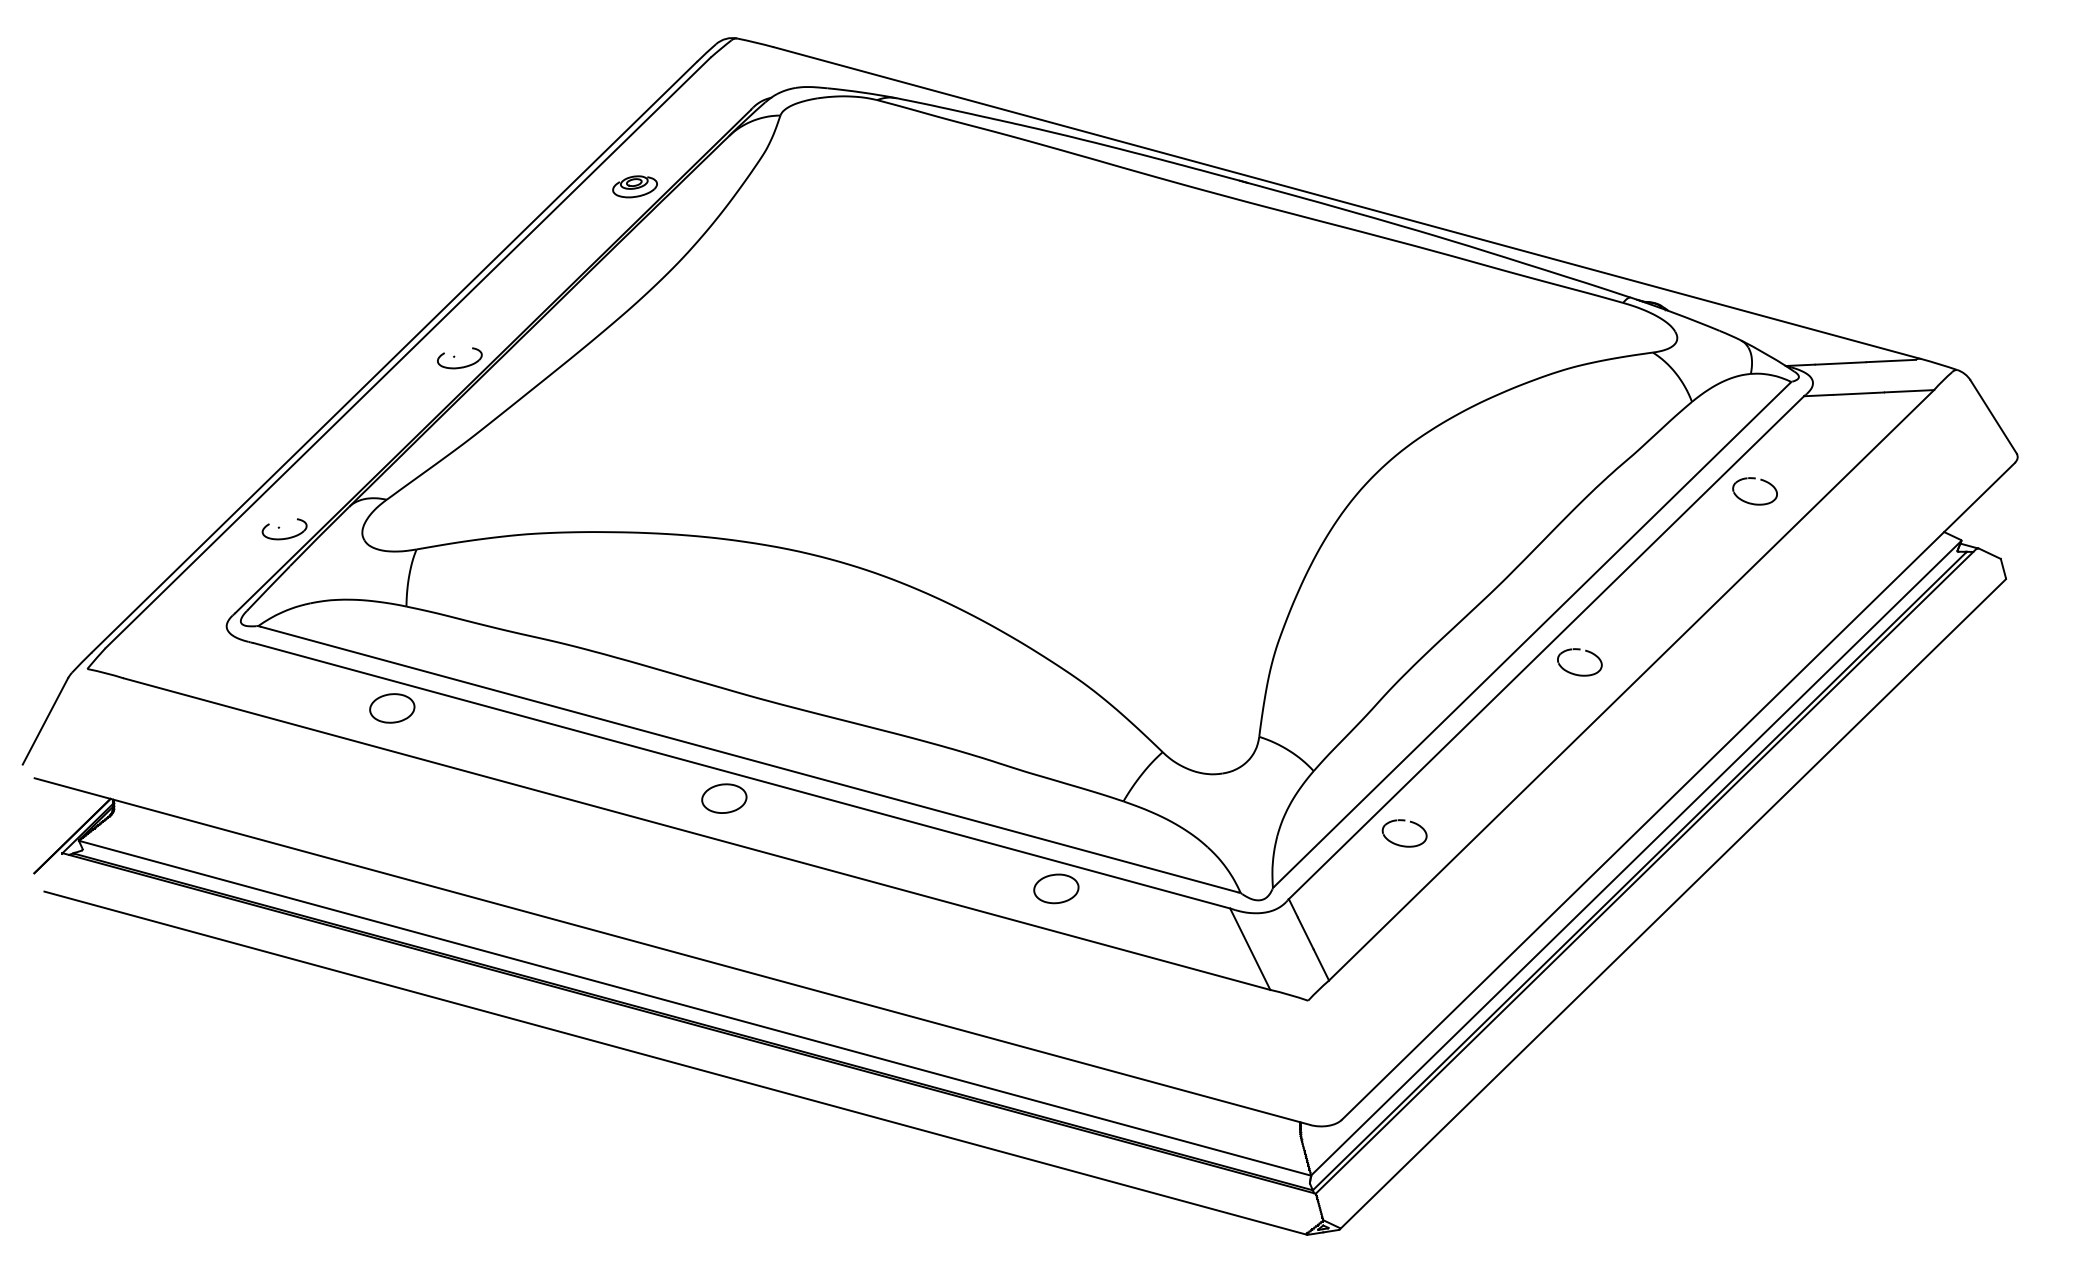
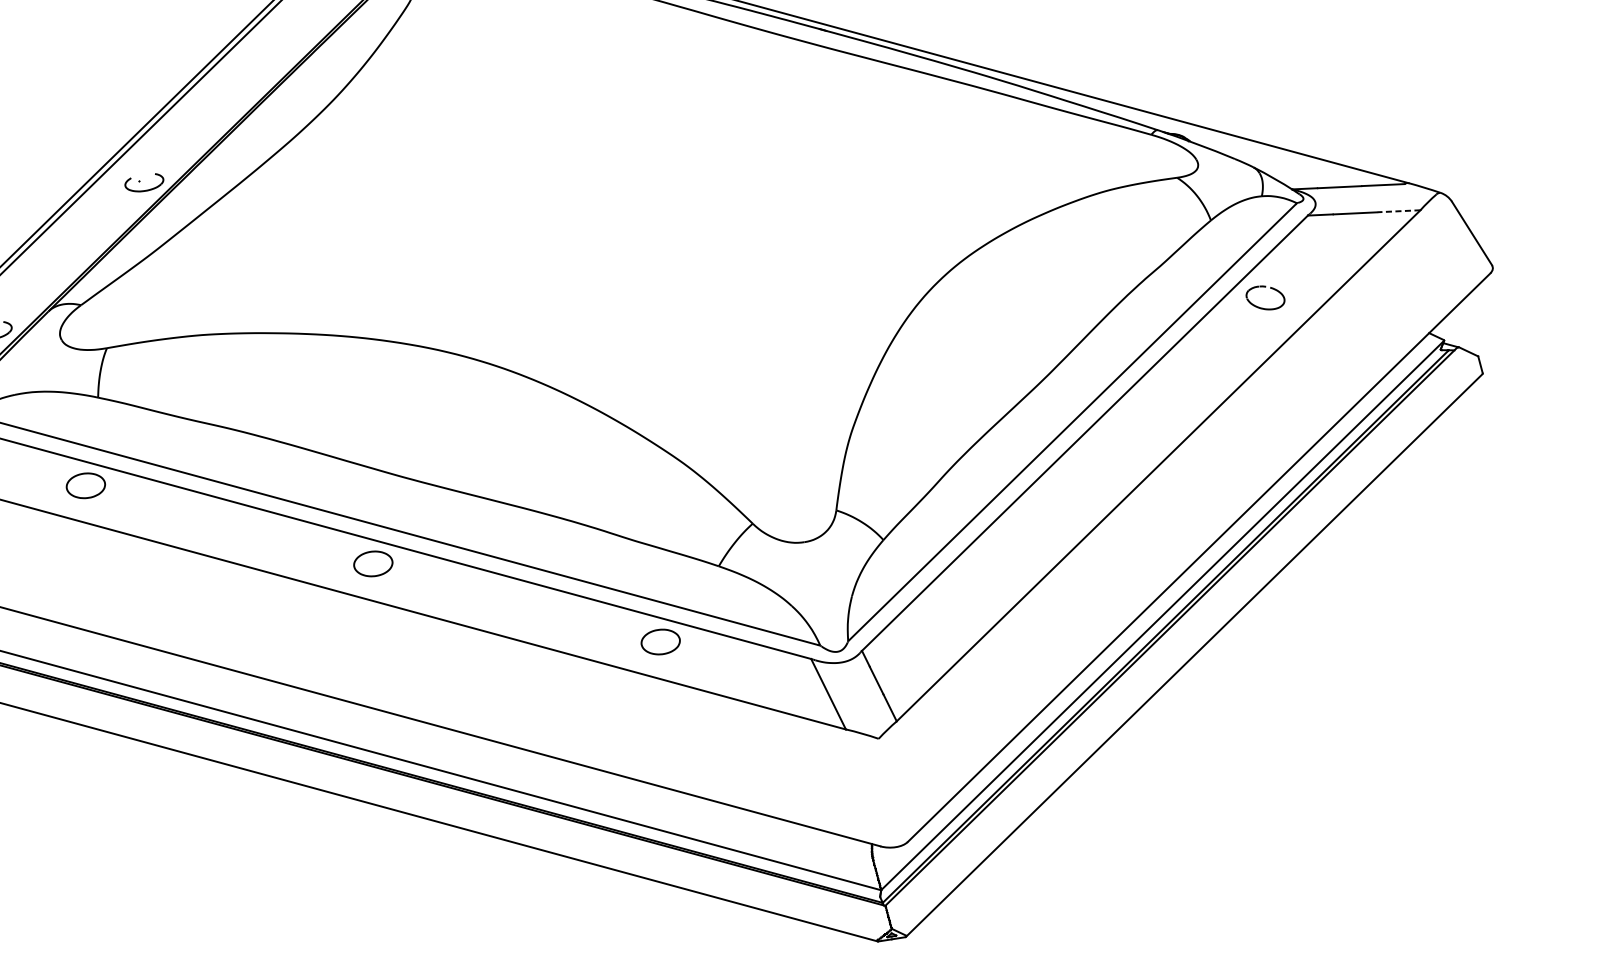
part: (634, 186) -> (295, 34), removed
line: (1909, 391) -> (1399, 211), solid -> dashed
part: (1575, 673) -> (1110, 455), removed
part: (1400, 844) -> (958, 603), removed

